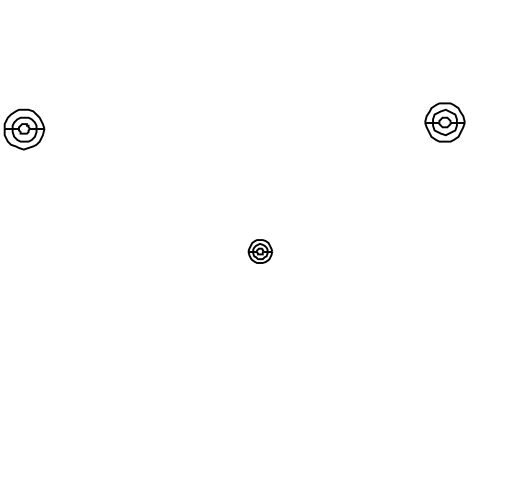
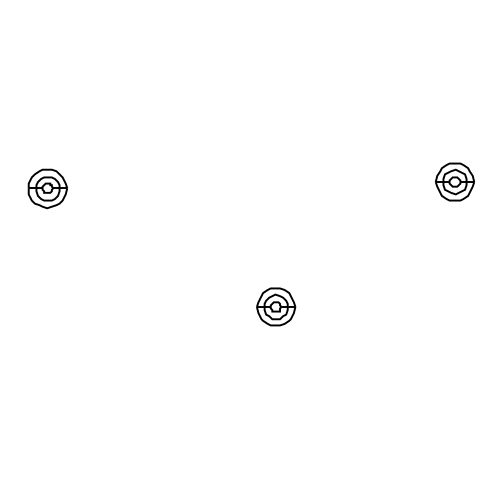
part: (260, 251) -> (276, 306), size x1.67

